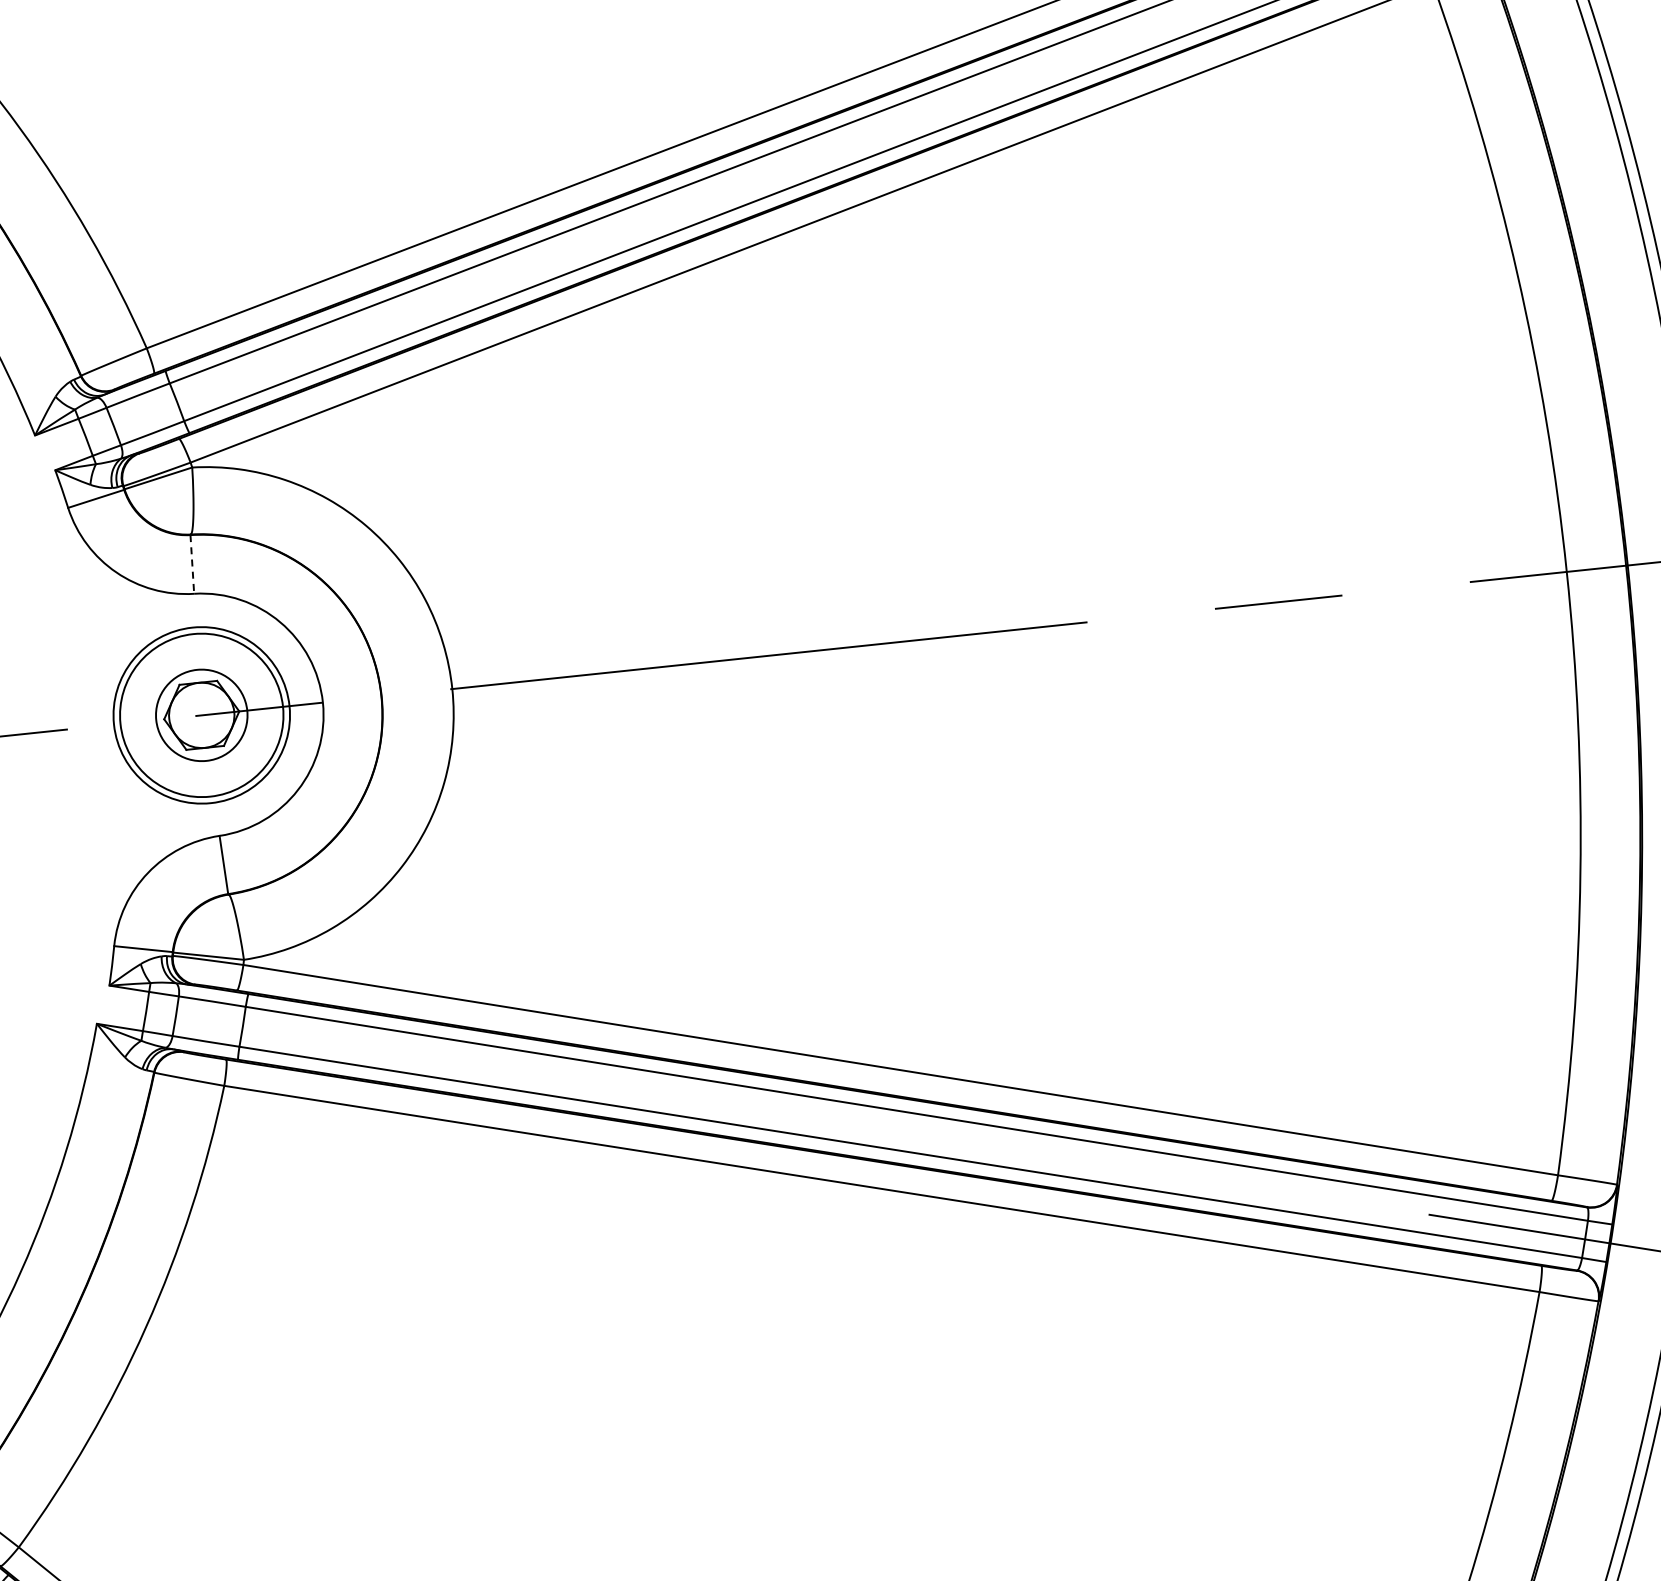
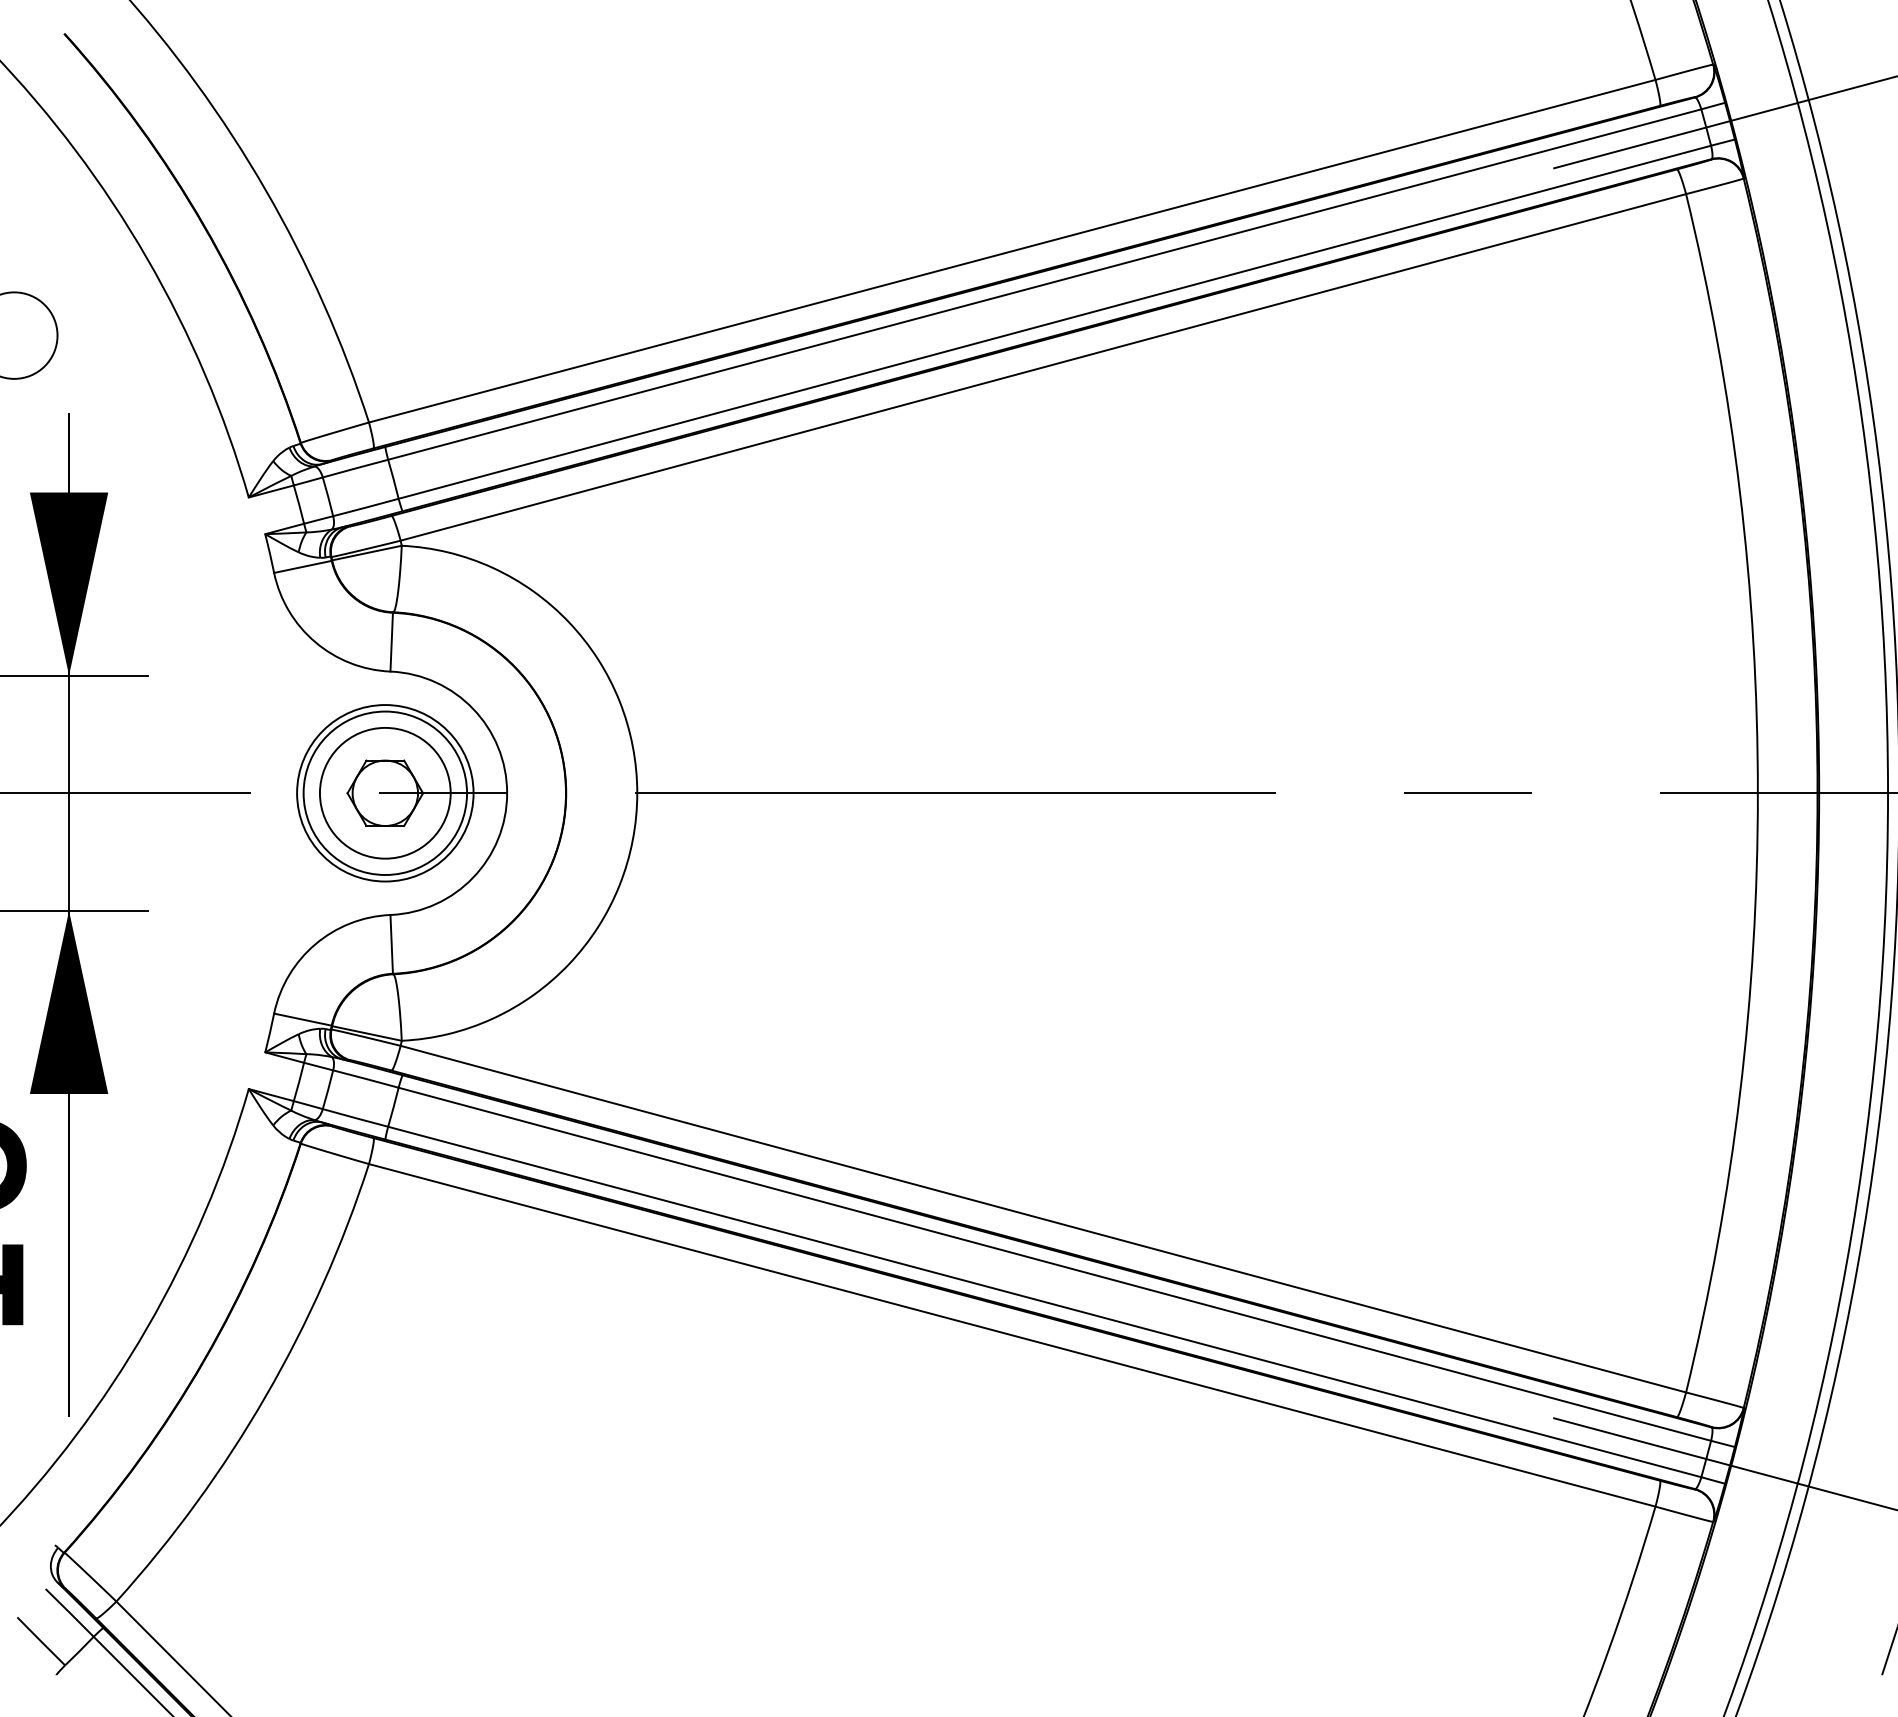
line: (192, 564) -> (391, 642), dashed -> solid
circle: (200, 714) -> (384, 792), size x1.43

